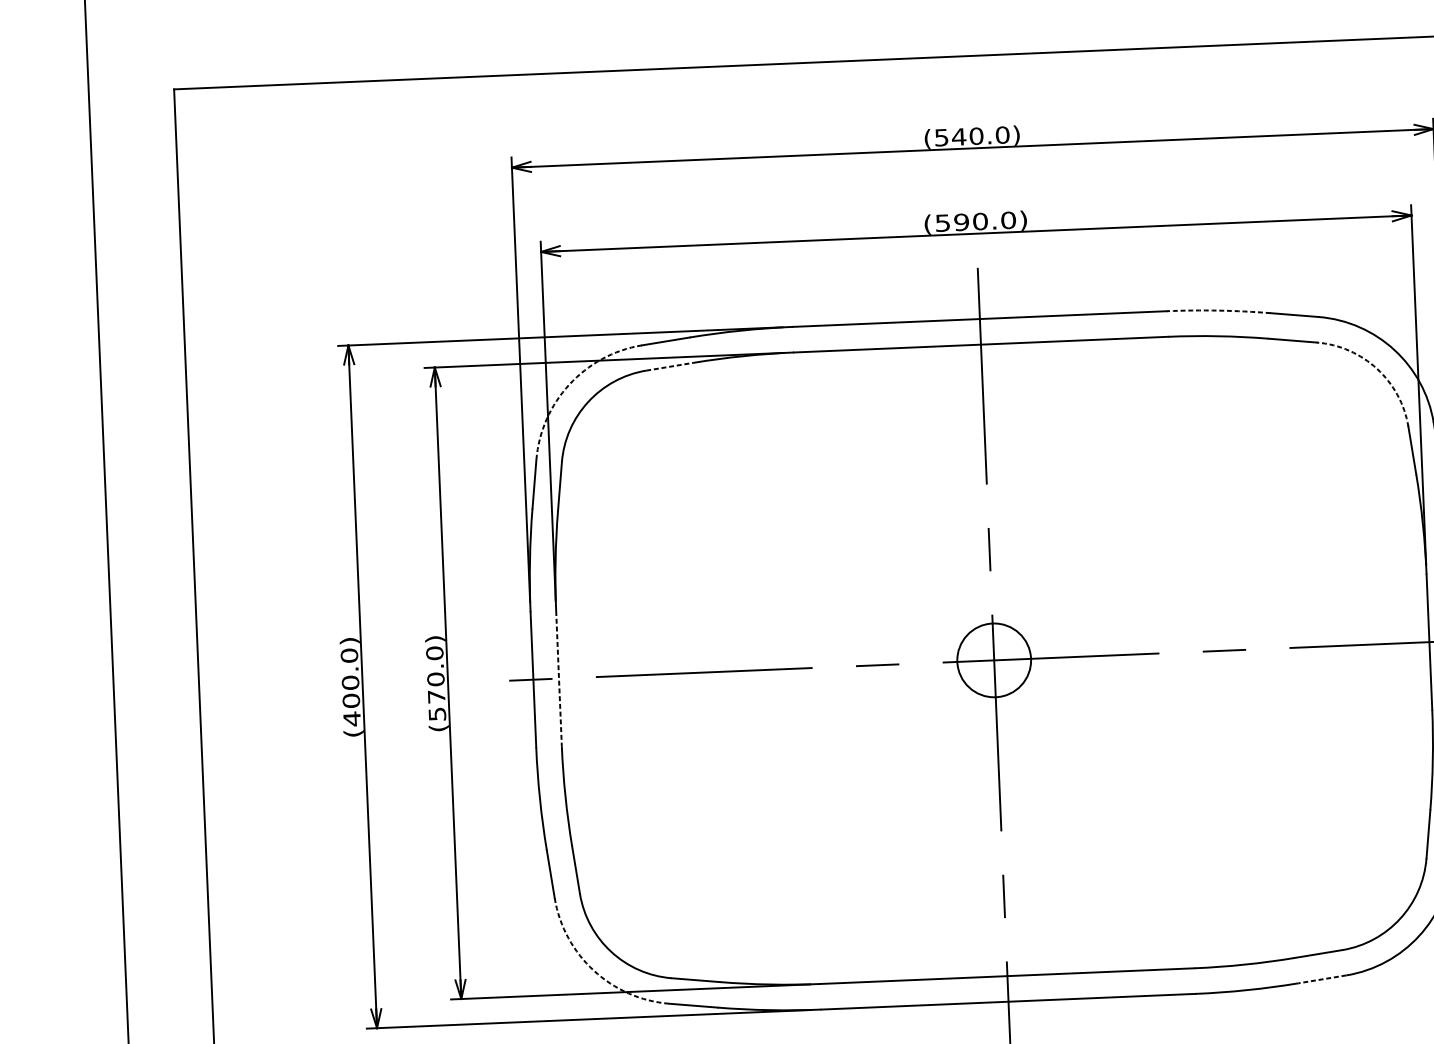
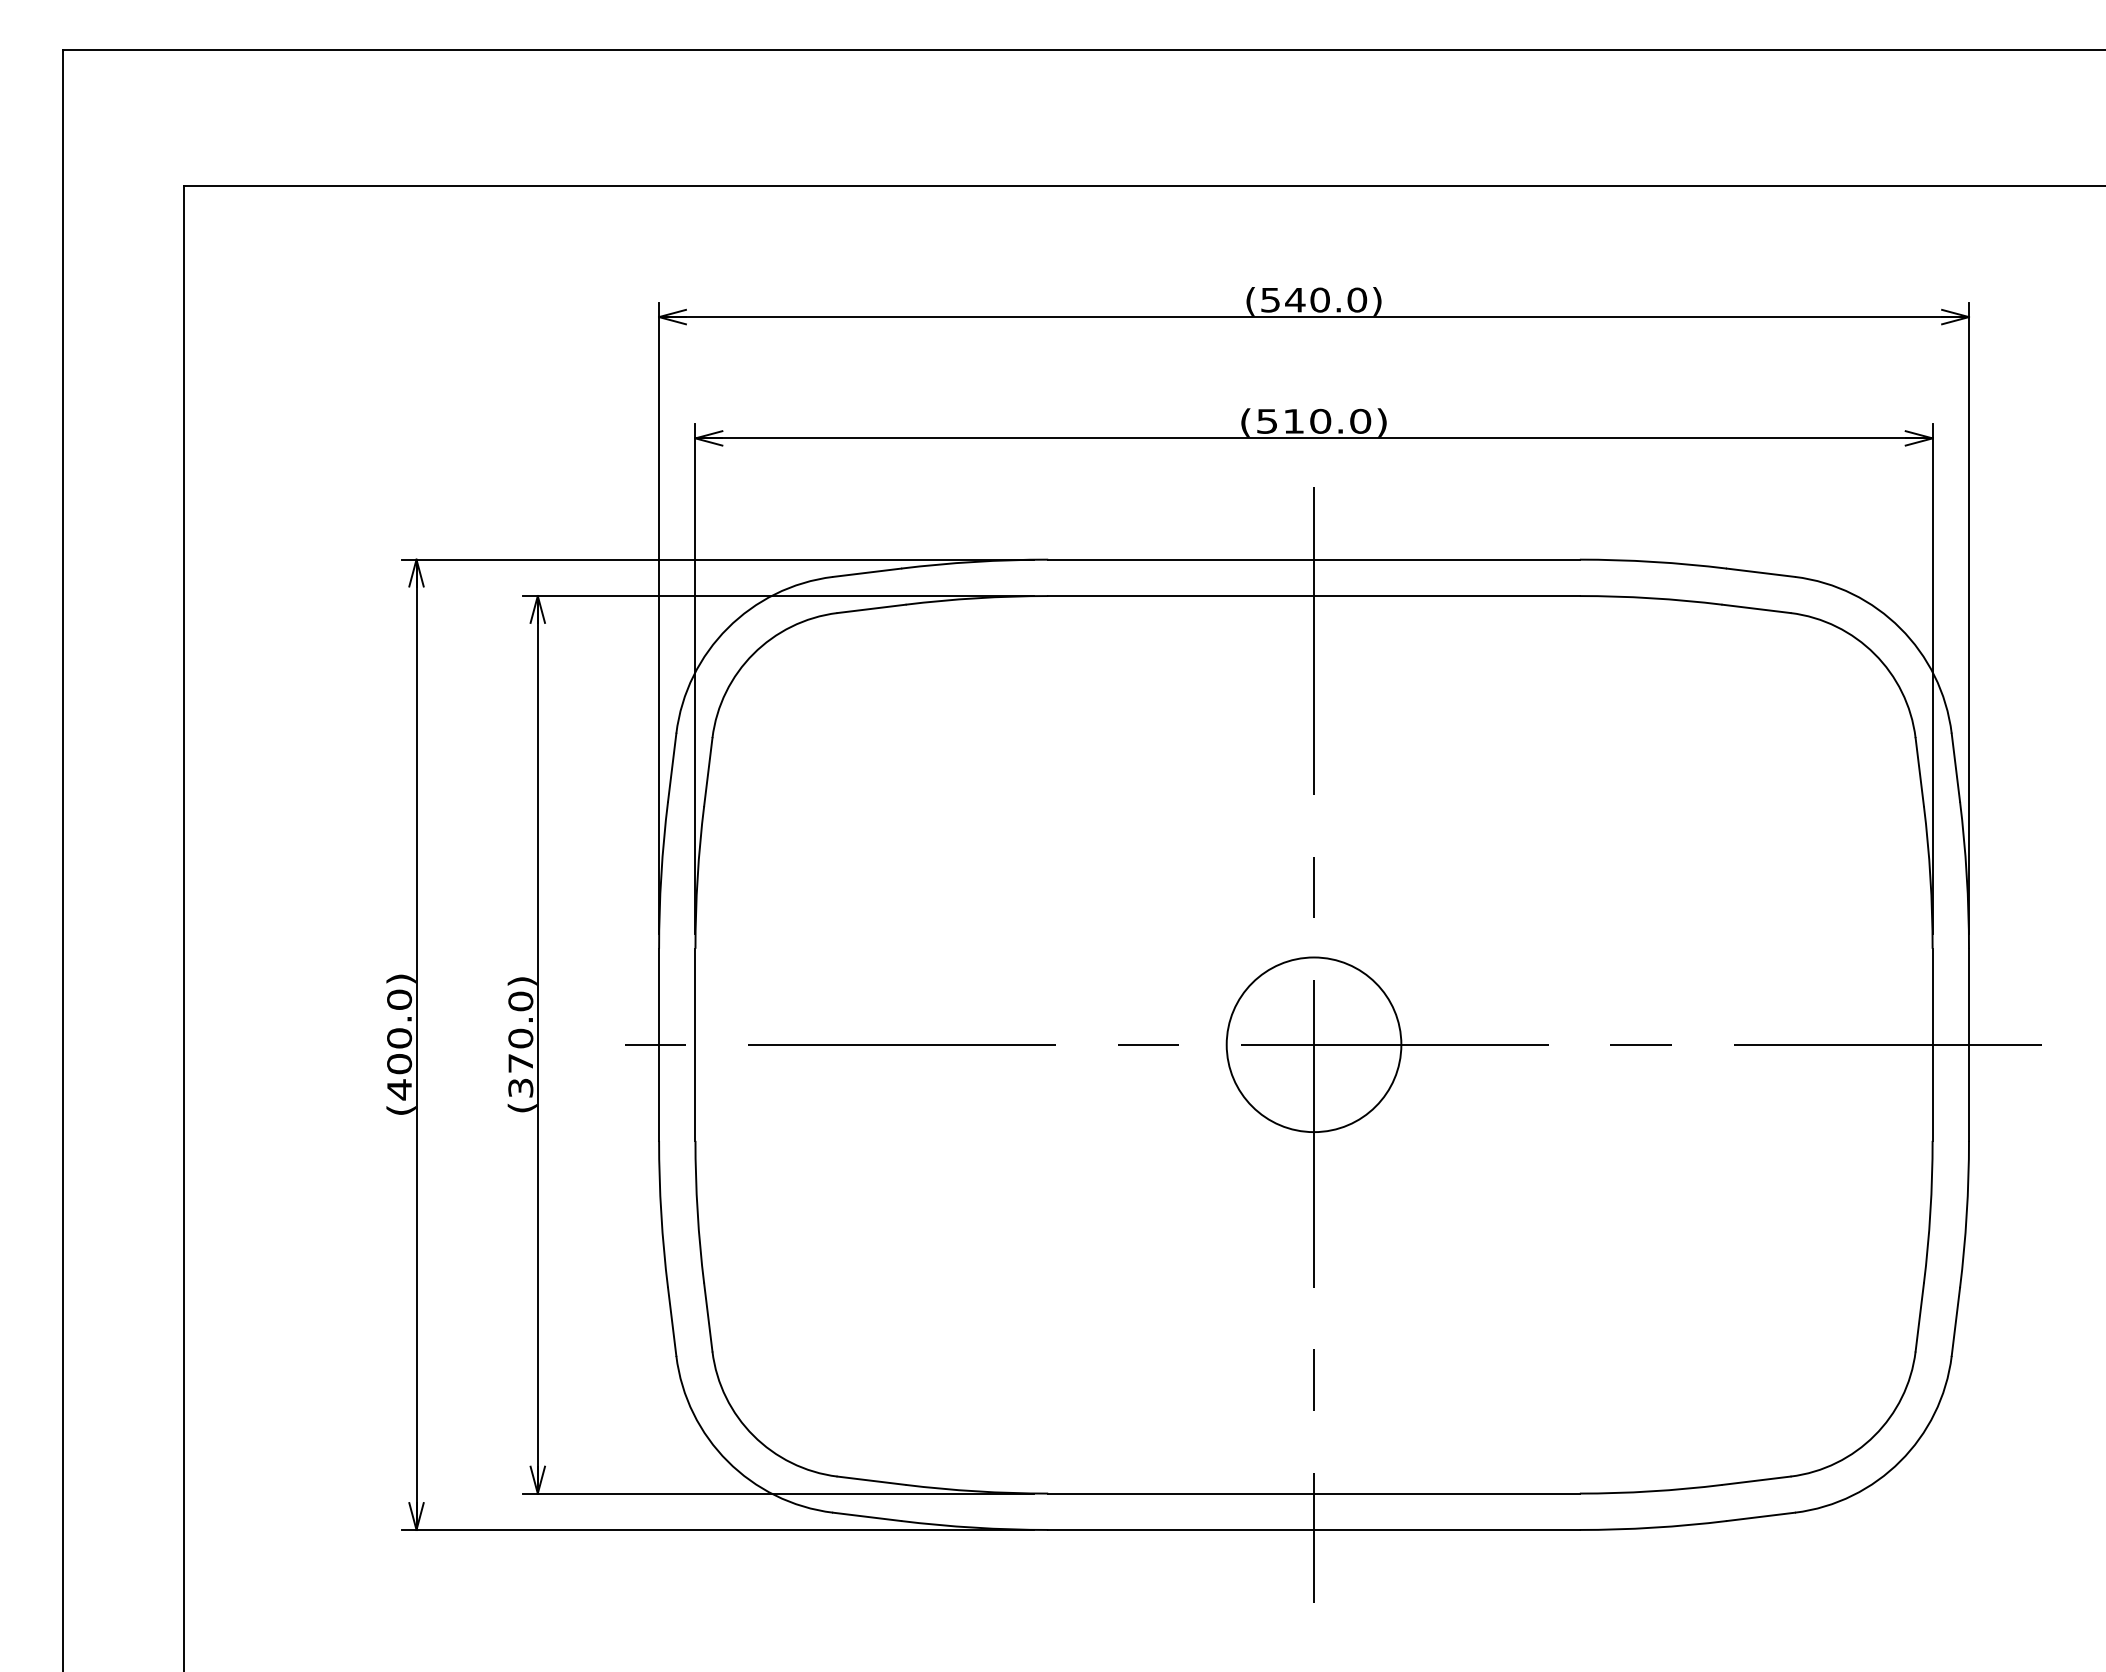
text: (961, 221) -> (1293, 420), (590.0) -> (510.0)
arc: (1218, 310) -> (1653, 561), dashed -> solid
line: (670, 366) -> (872, 608), dashed -> solid
arc: (1377, 369) -> (1874, 654), dashed -> solid
arc: (569, 384) -> (727, 628), dashed -> solid
circle: (993, 660) -> (1313, 1044), size x1.67
line: (559, 679) -> (695, 1045), dashed -> solid
text: (437, 713) -> (520, 1087), (570.0) -> (370.0)
arc: (593, 970) -> (727, 1461), dashed -> solid
line: (1322, 979) -> (1760, 1516), dashed -> solid

